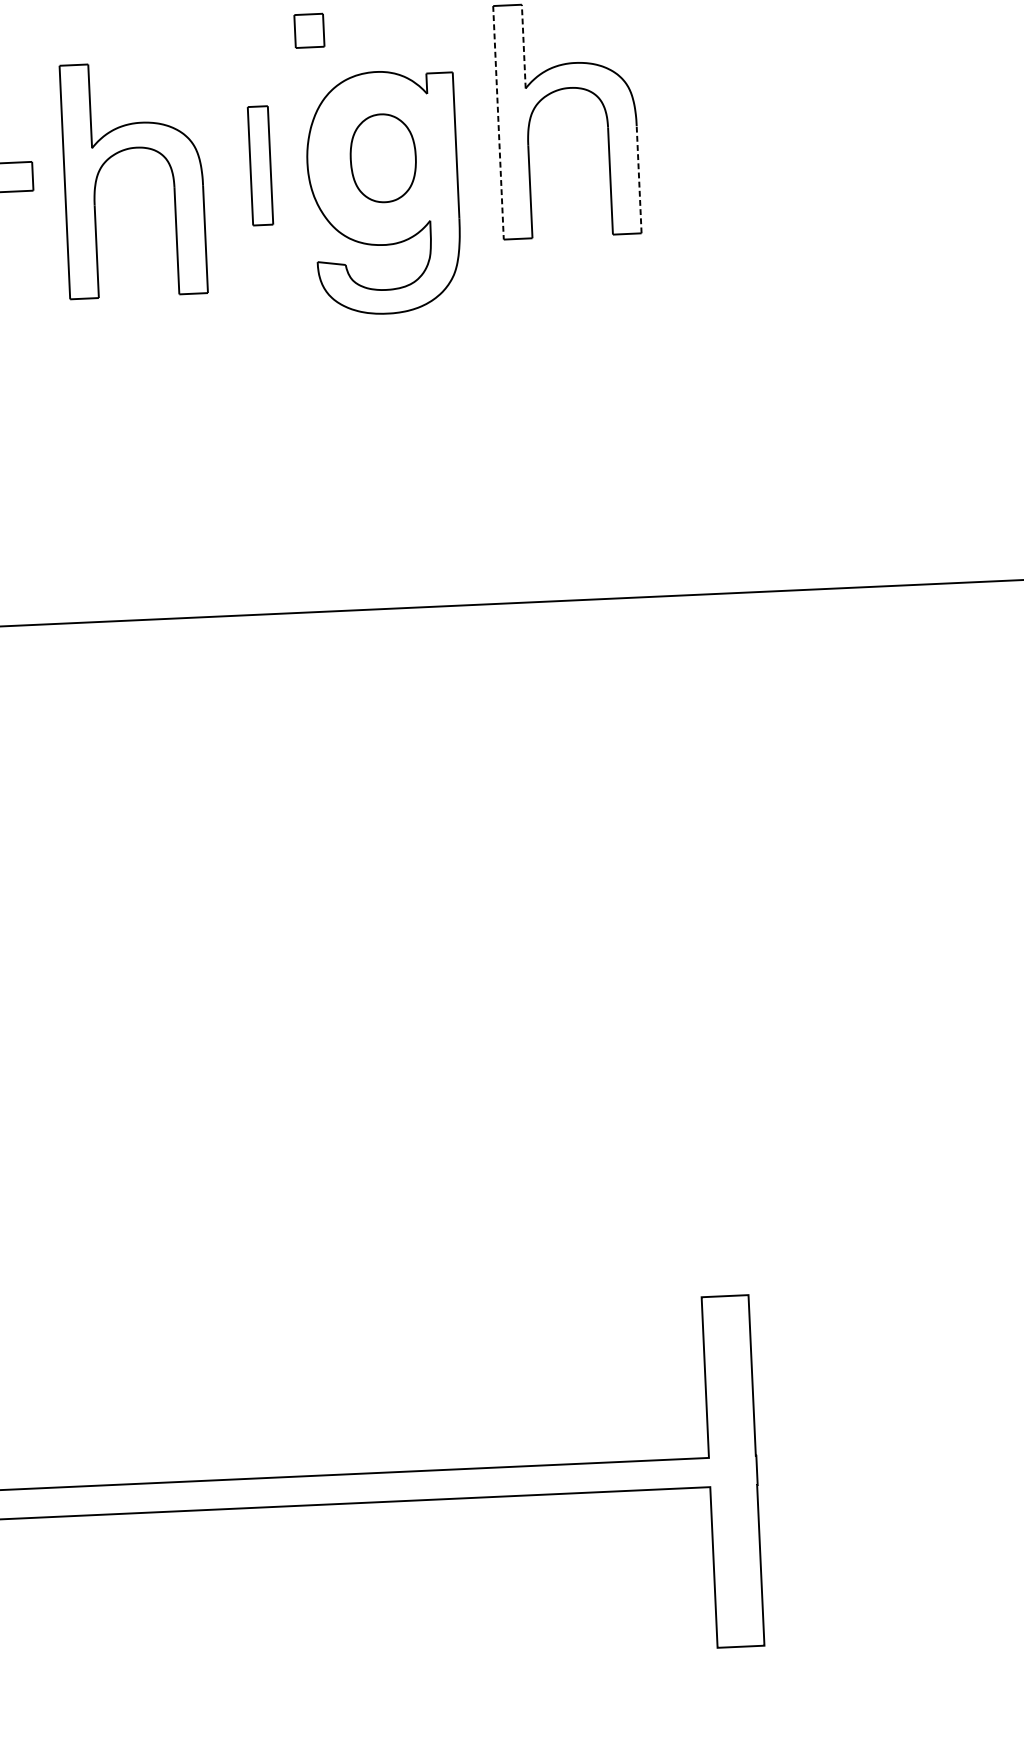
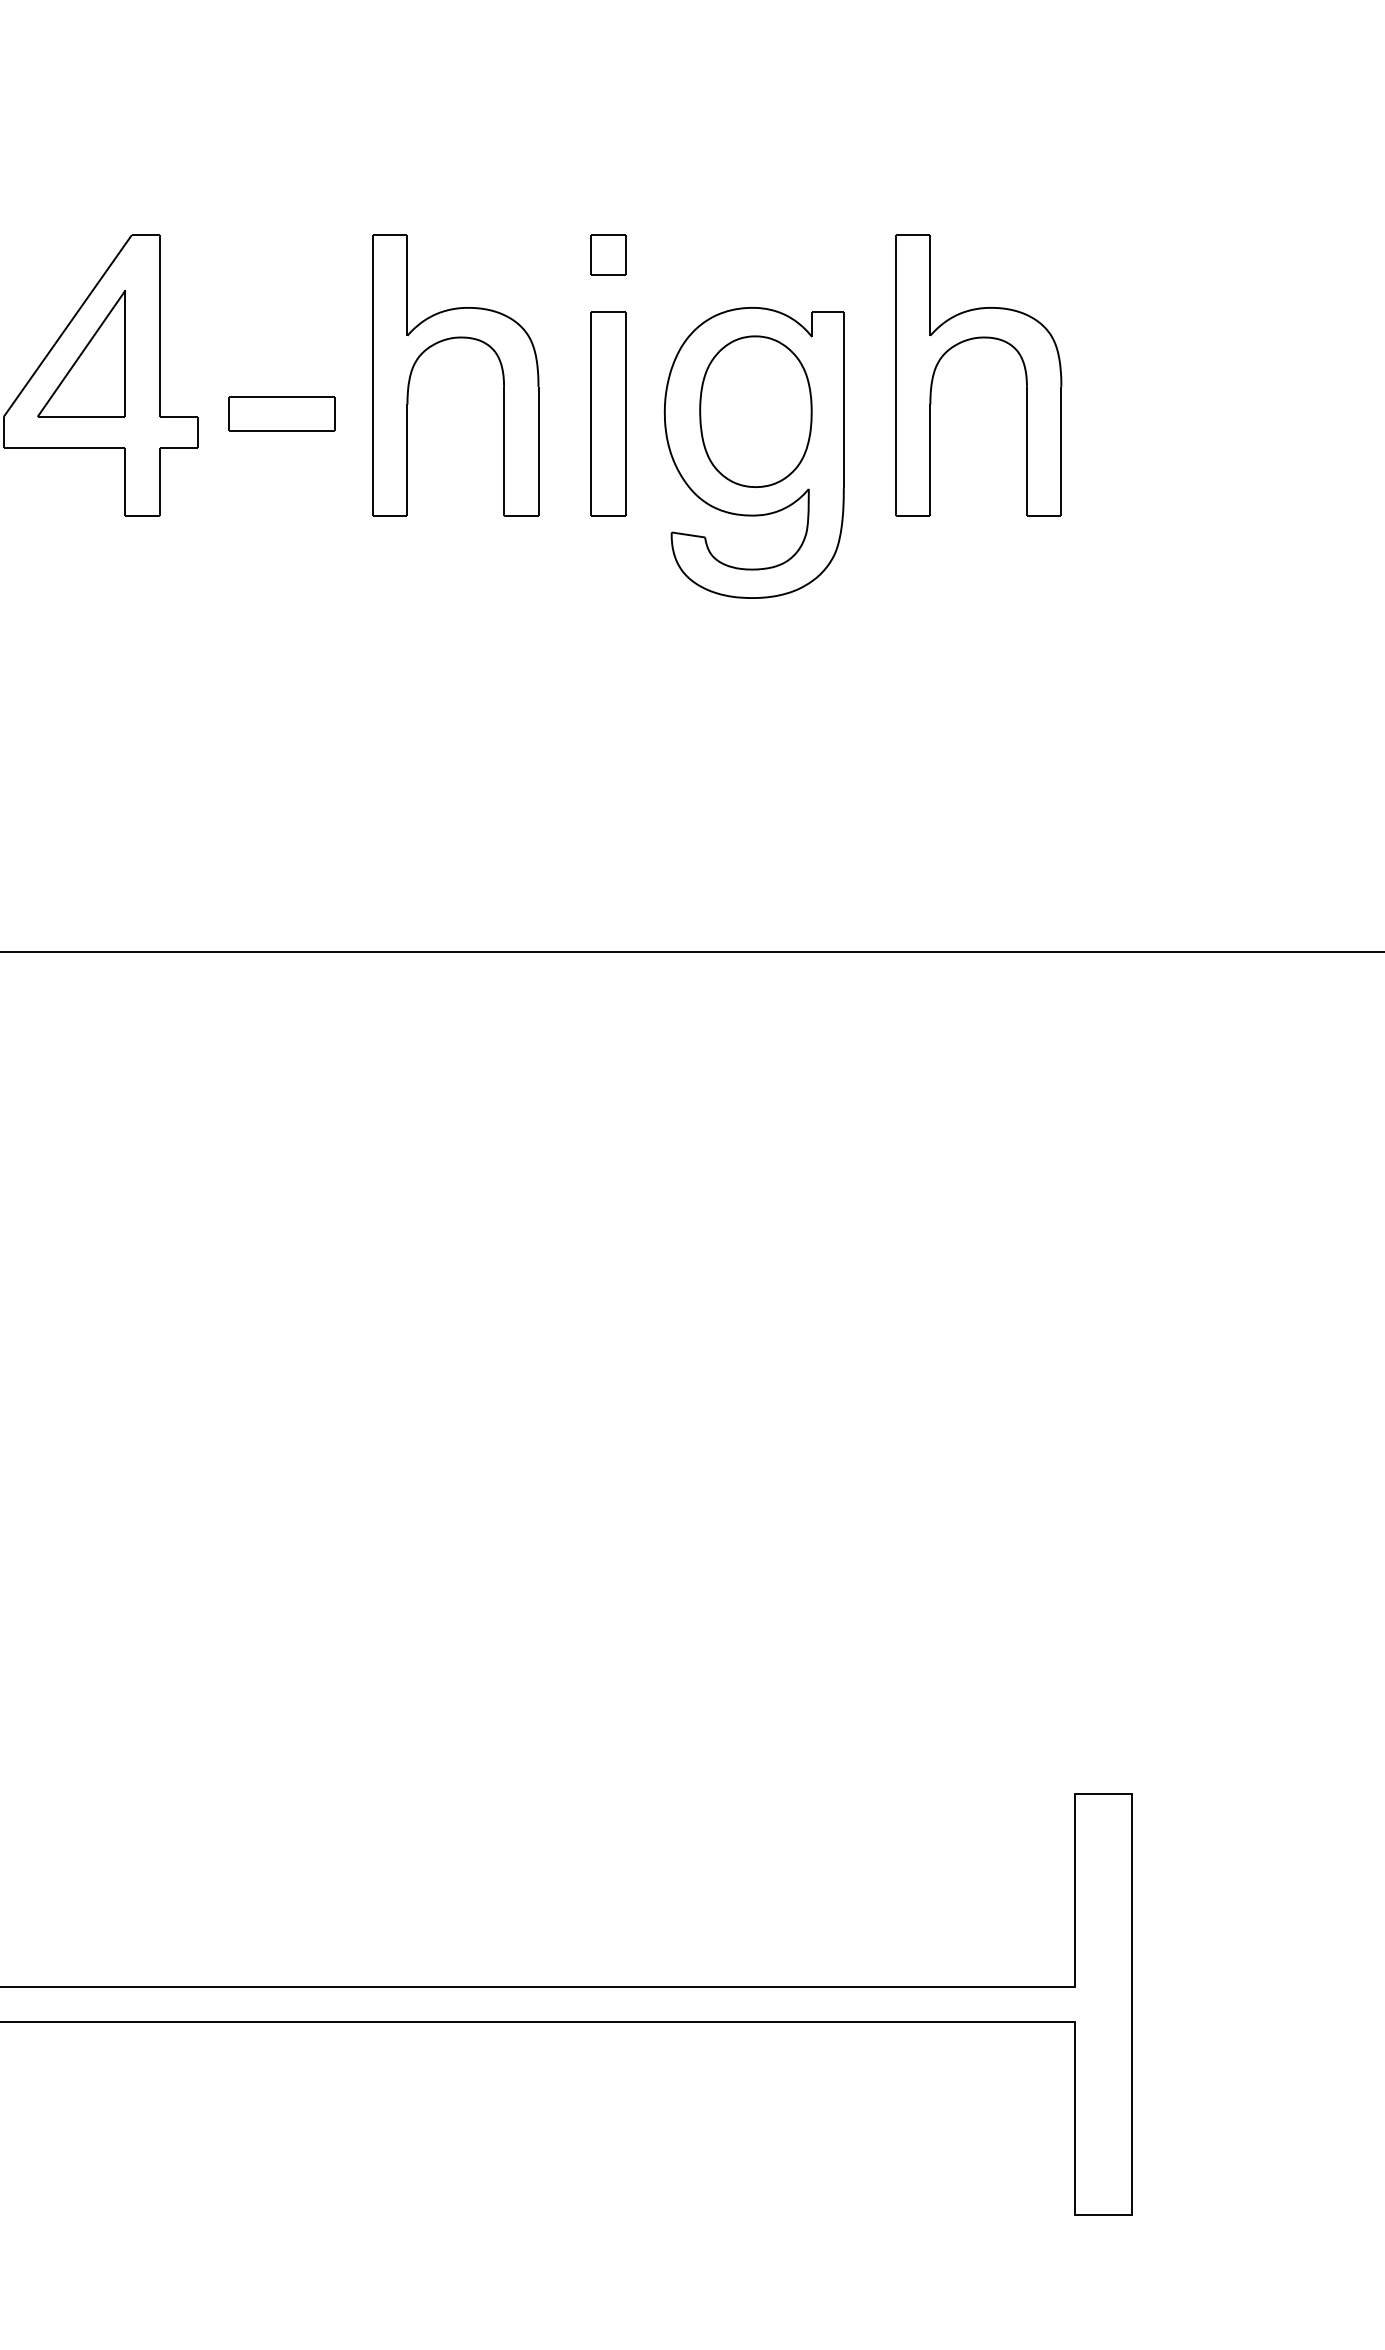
part: (309, 30) -> (608, 254), moved
line: (523, 46) -> (930, 285), dashed -> solid
line: (498, 122) -> (895, 375), dashed -> solid
part: (120, 152) -> (441, 342), moved
part: (382, 158) -> (755, 411), size x1.43
part: (260, 165) -> (608, 413), size x1.43
line: (639, 179) -> (1061, 450), dashed -> solid

